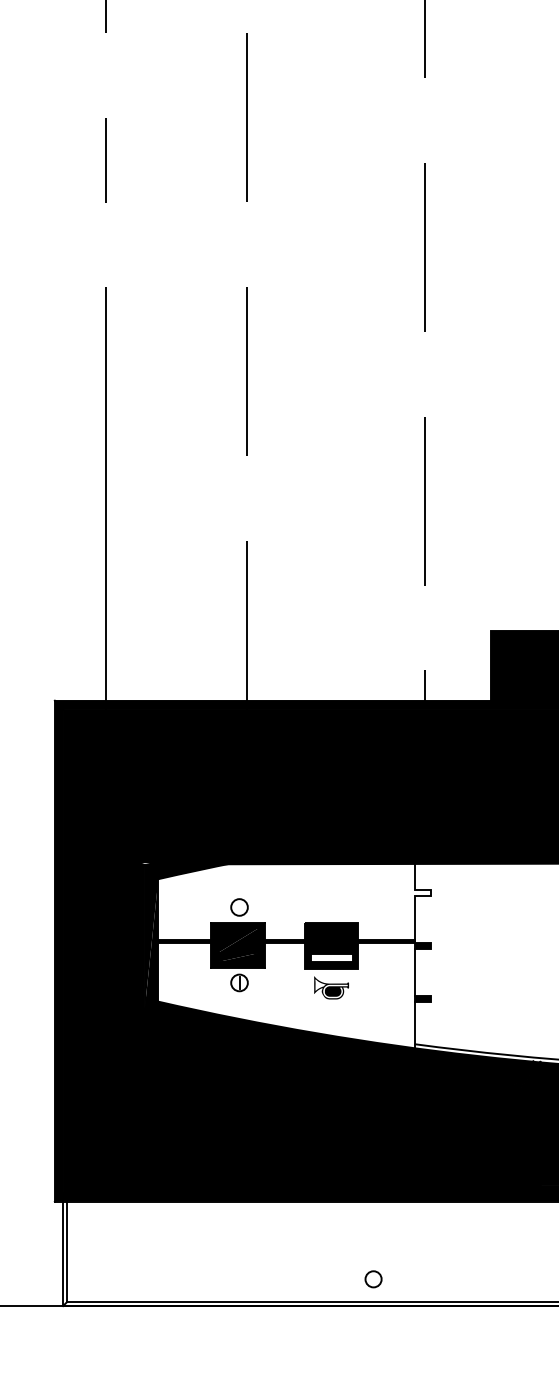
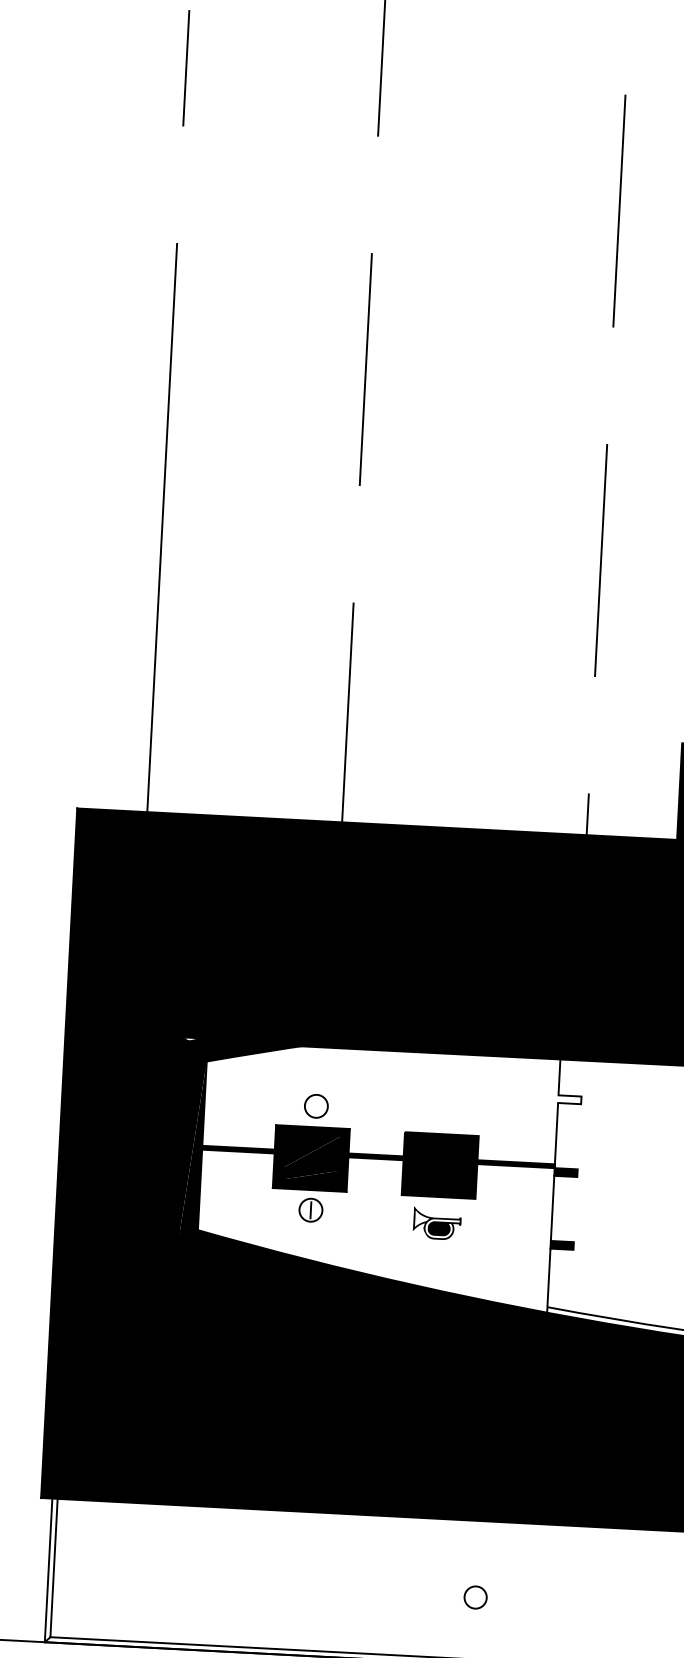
fill: (331, 957) -> (439, 1181), added
circle: (373, 1279) -> (475, 1597), moved

